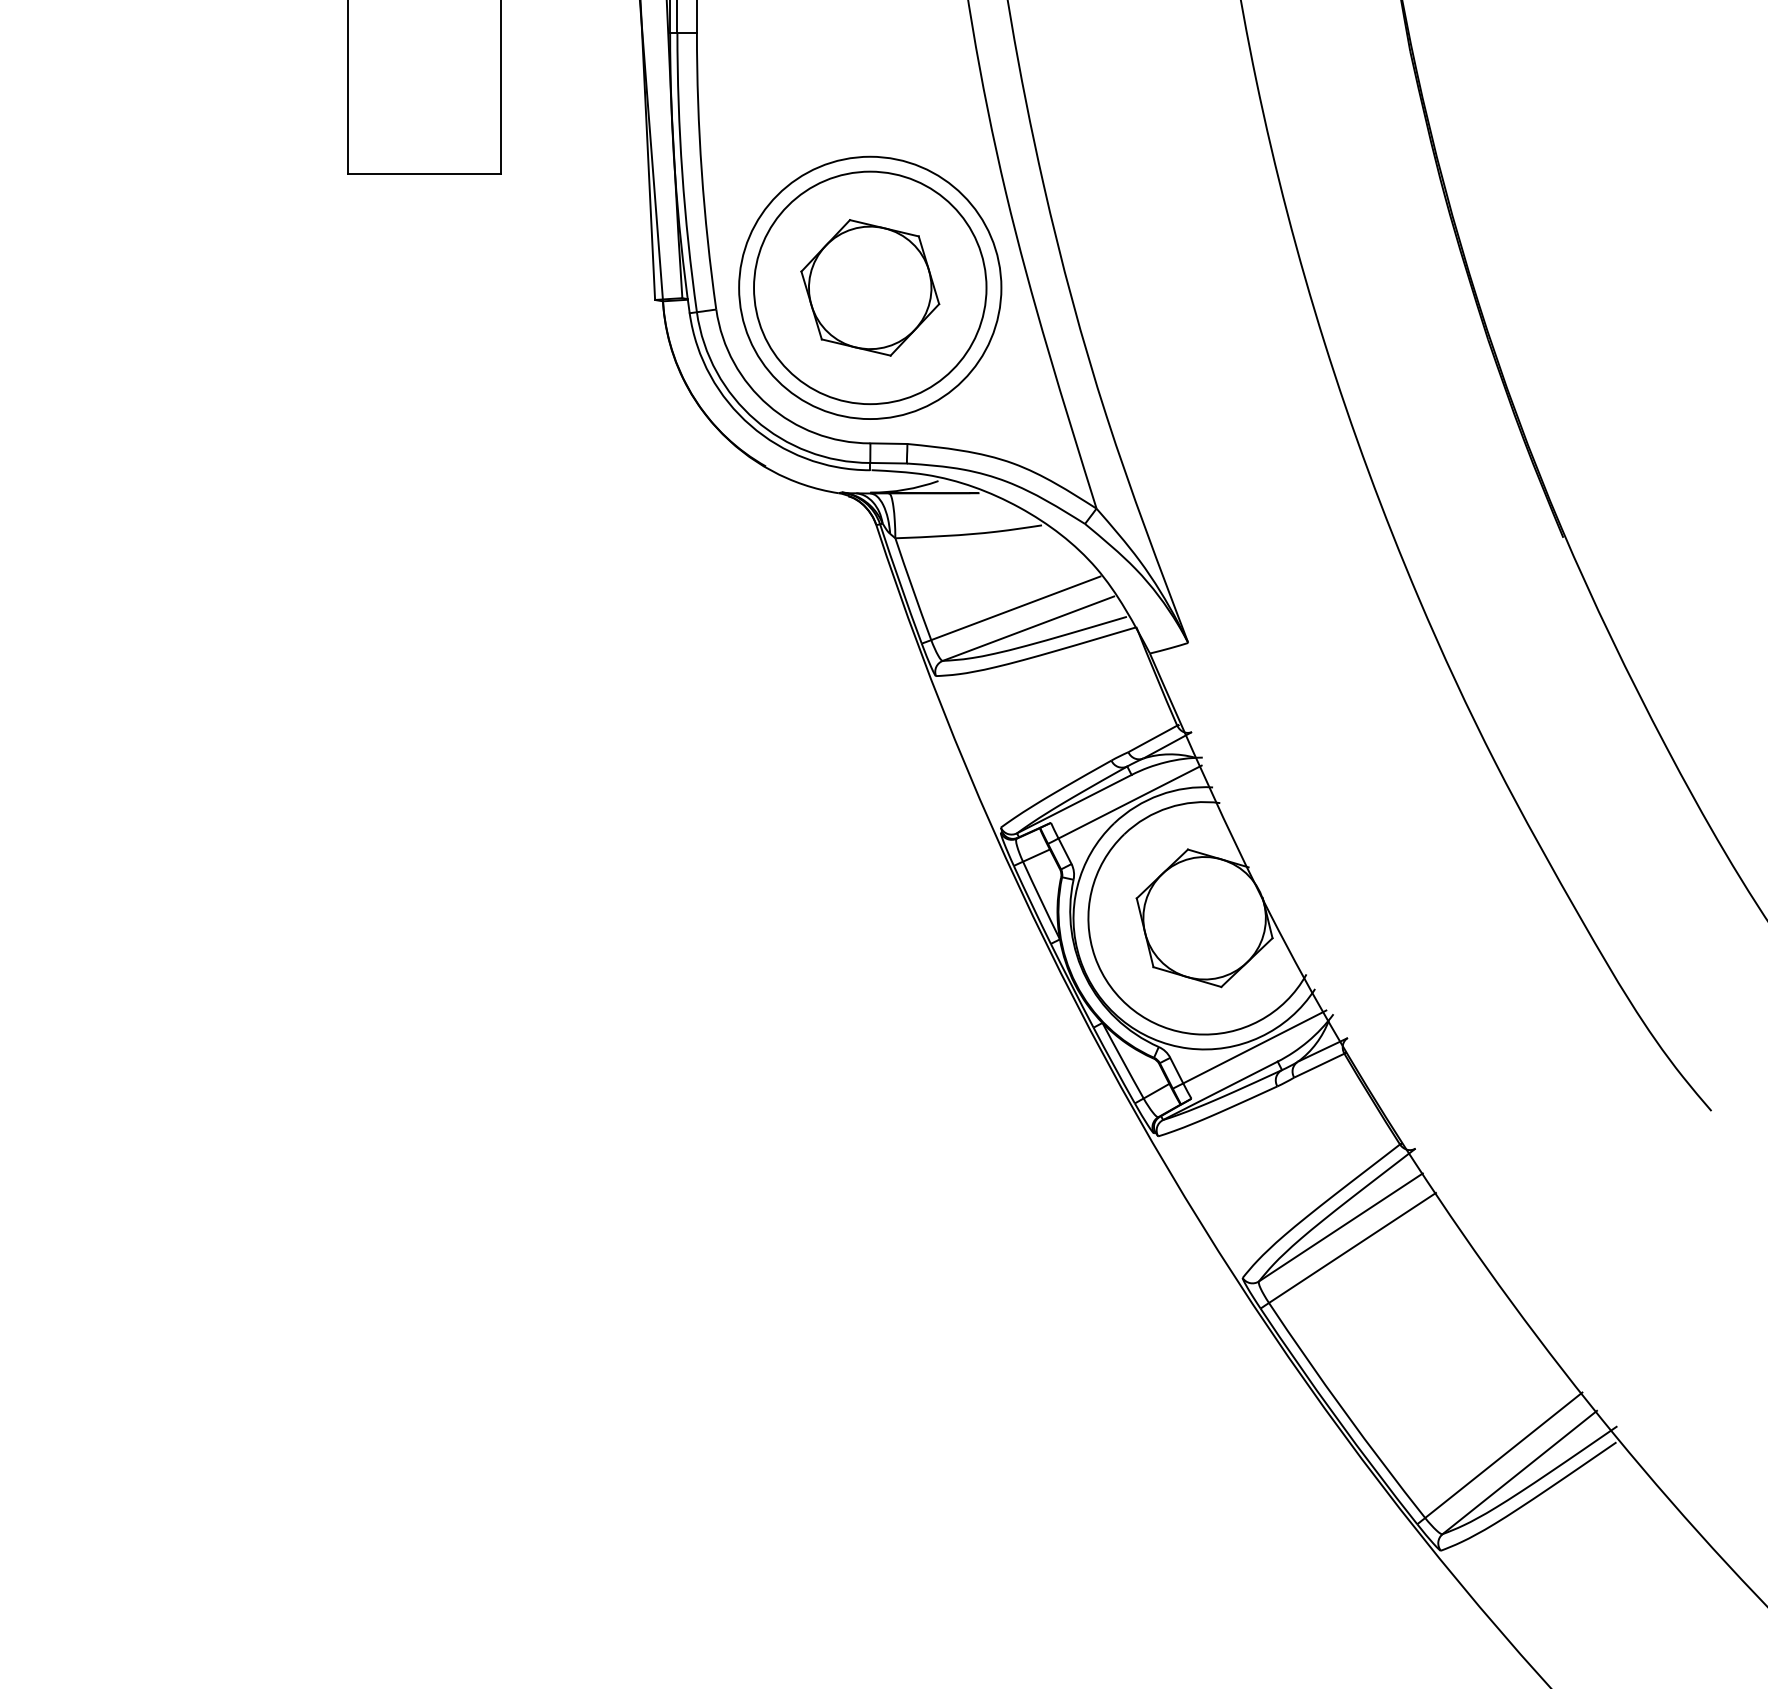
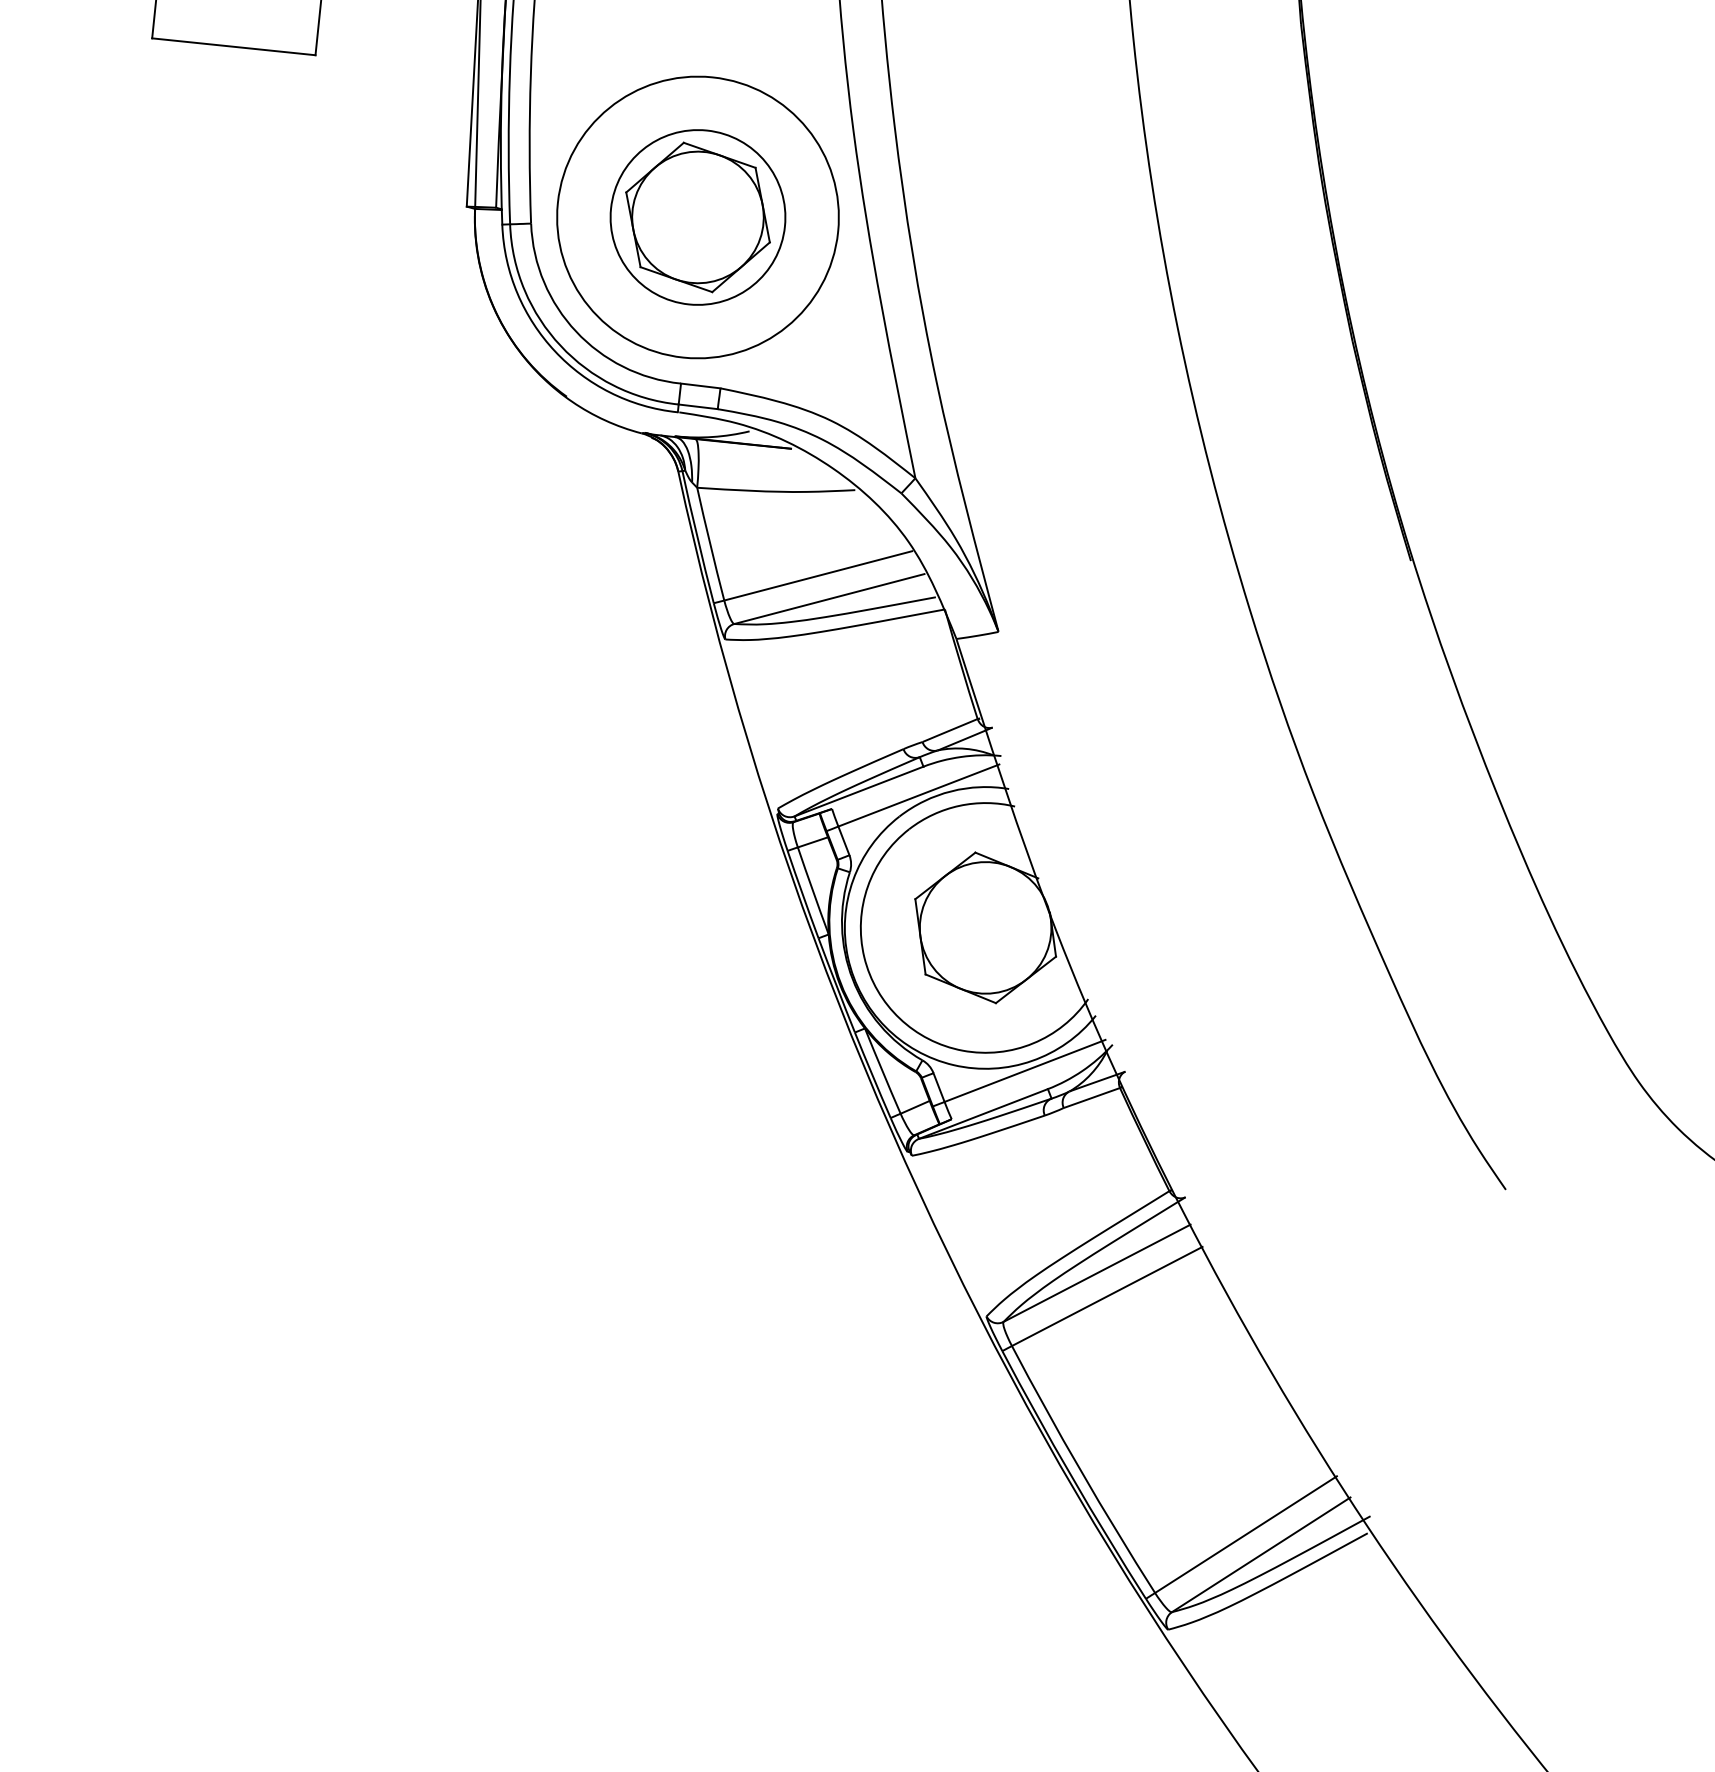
circle: (870, 287) -> (698, 217), size x0.7

